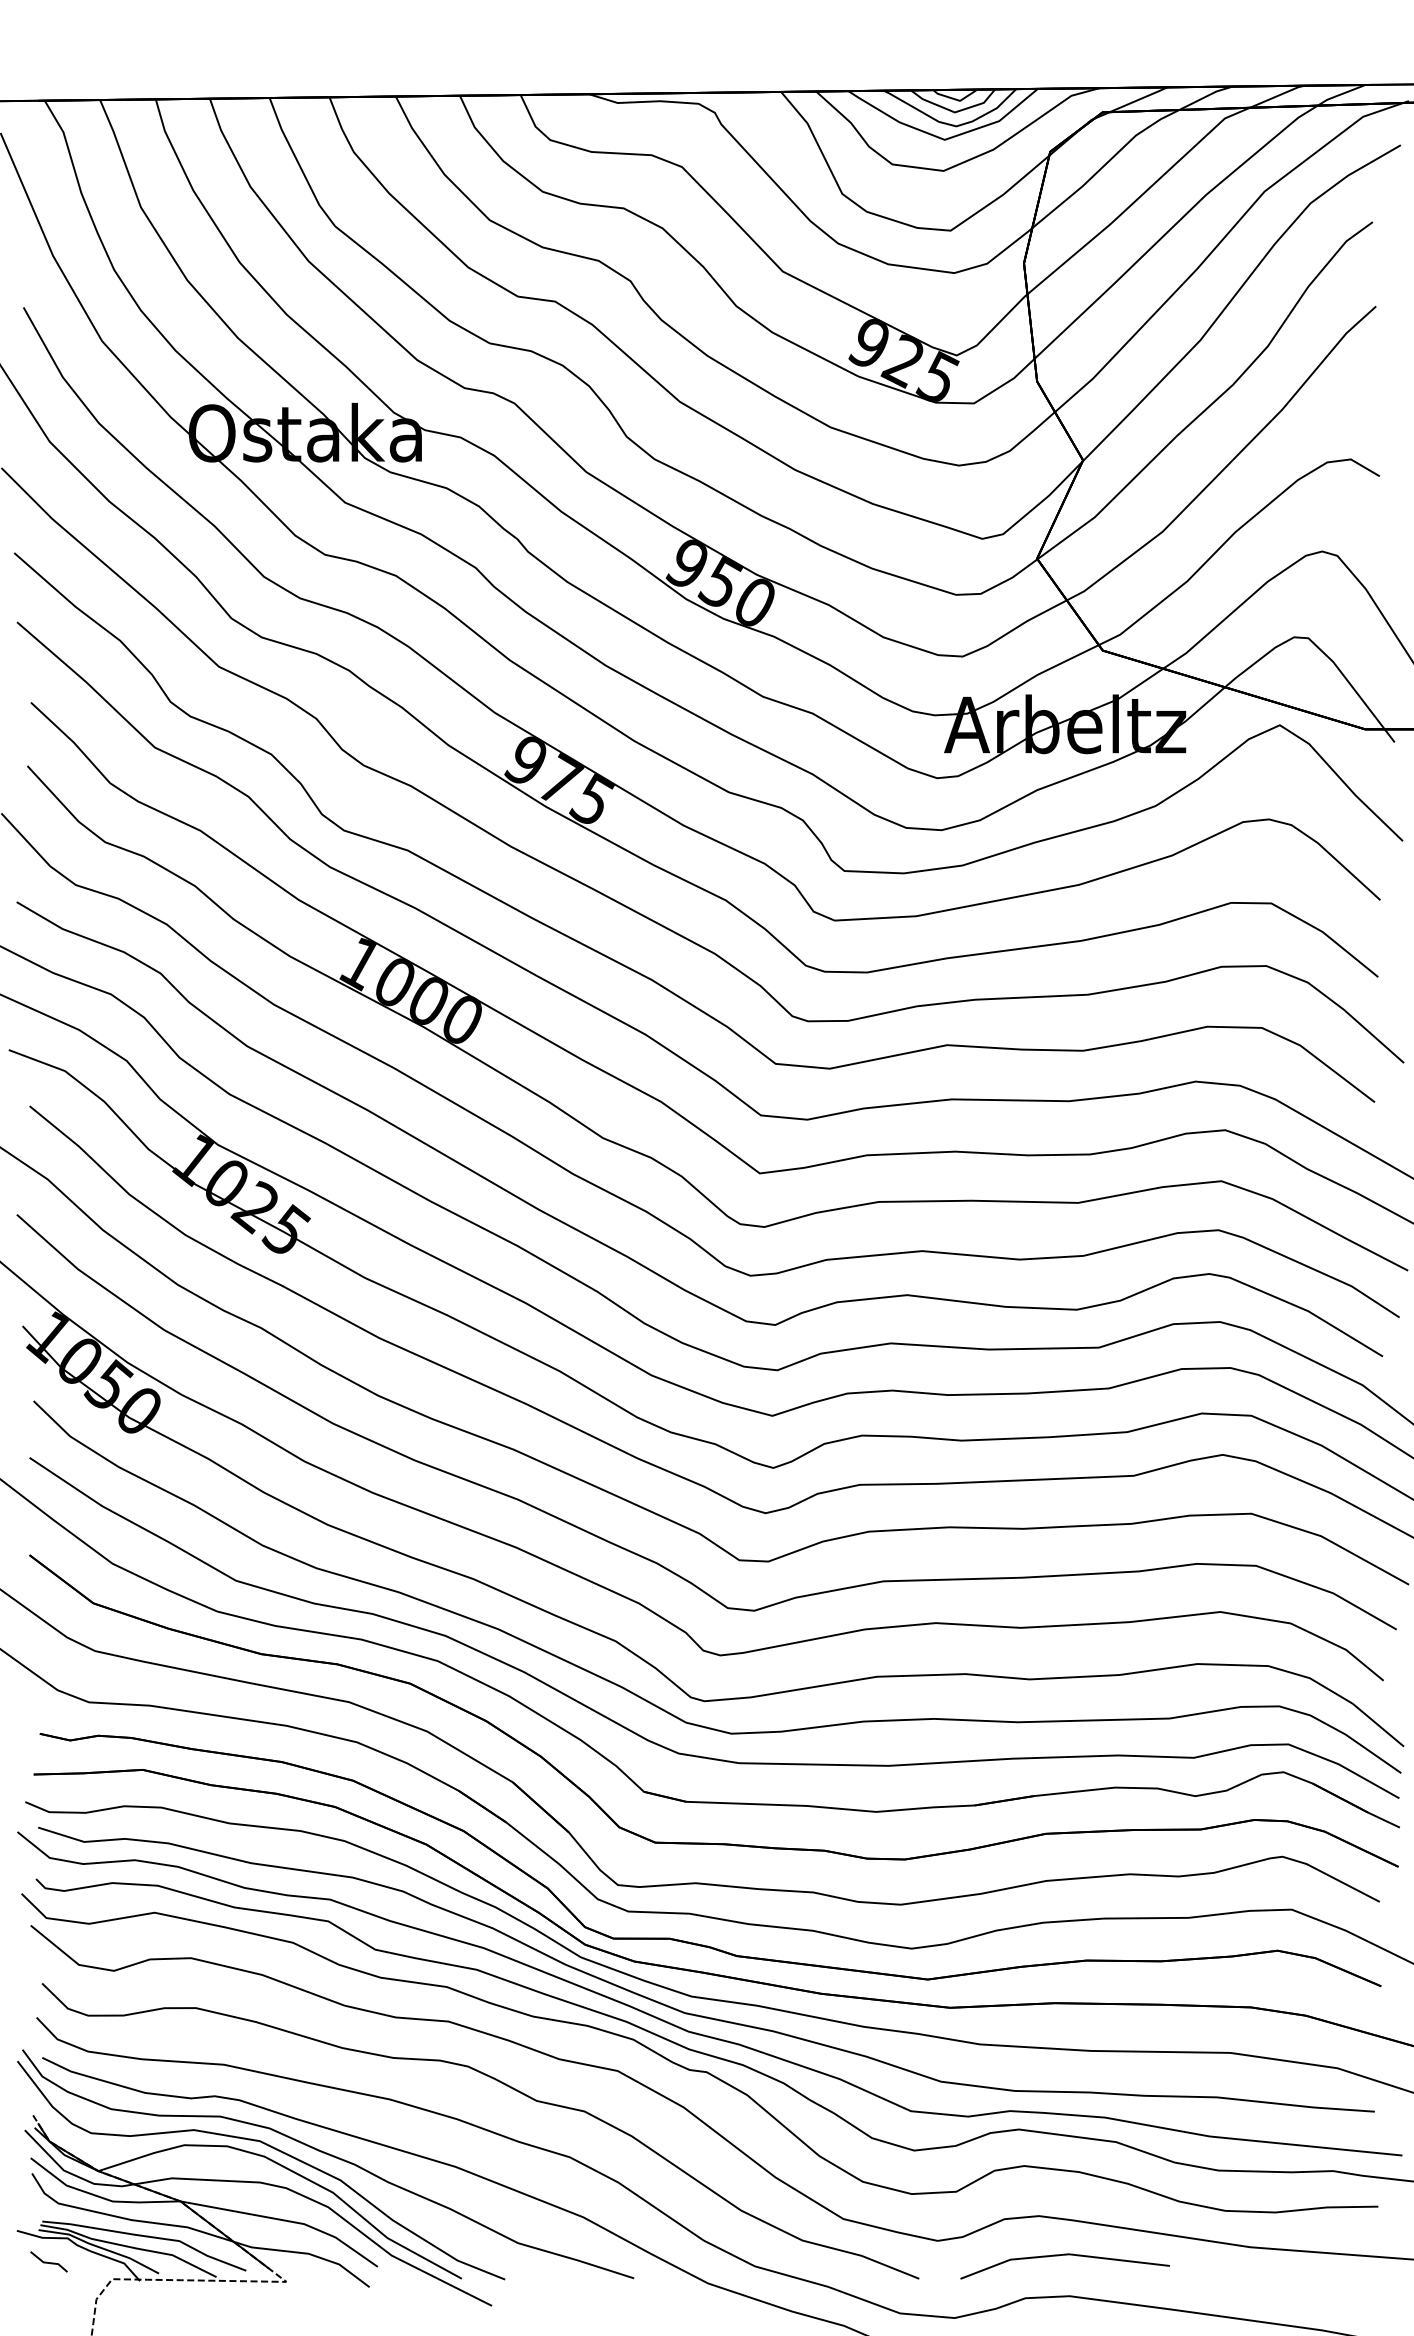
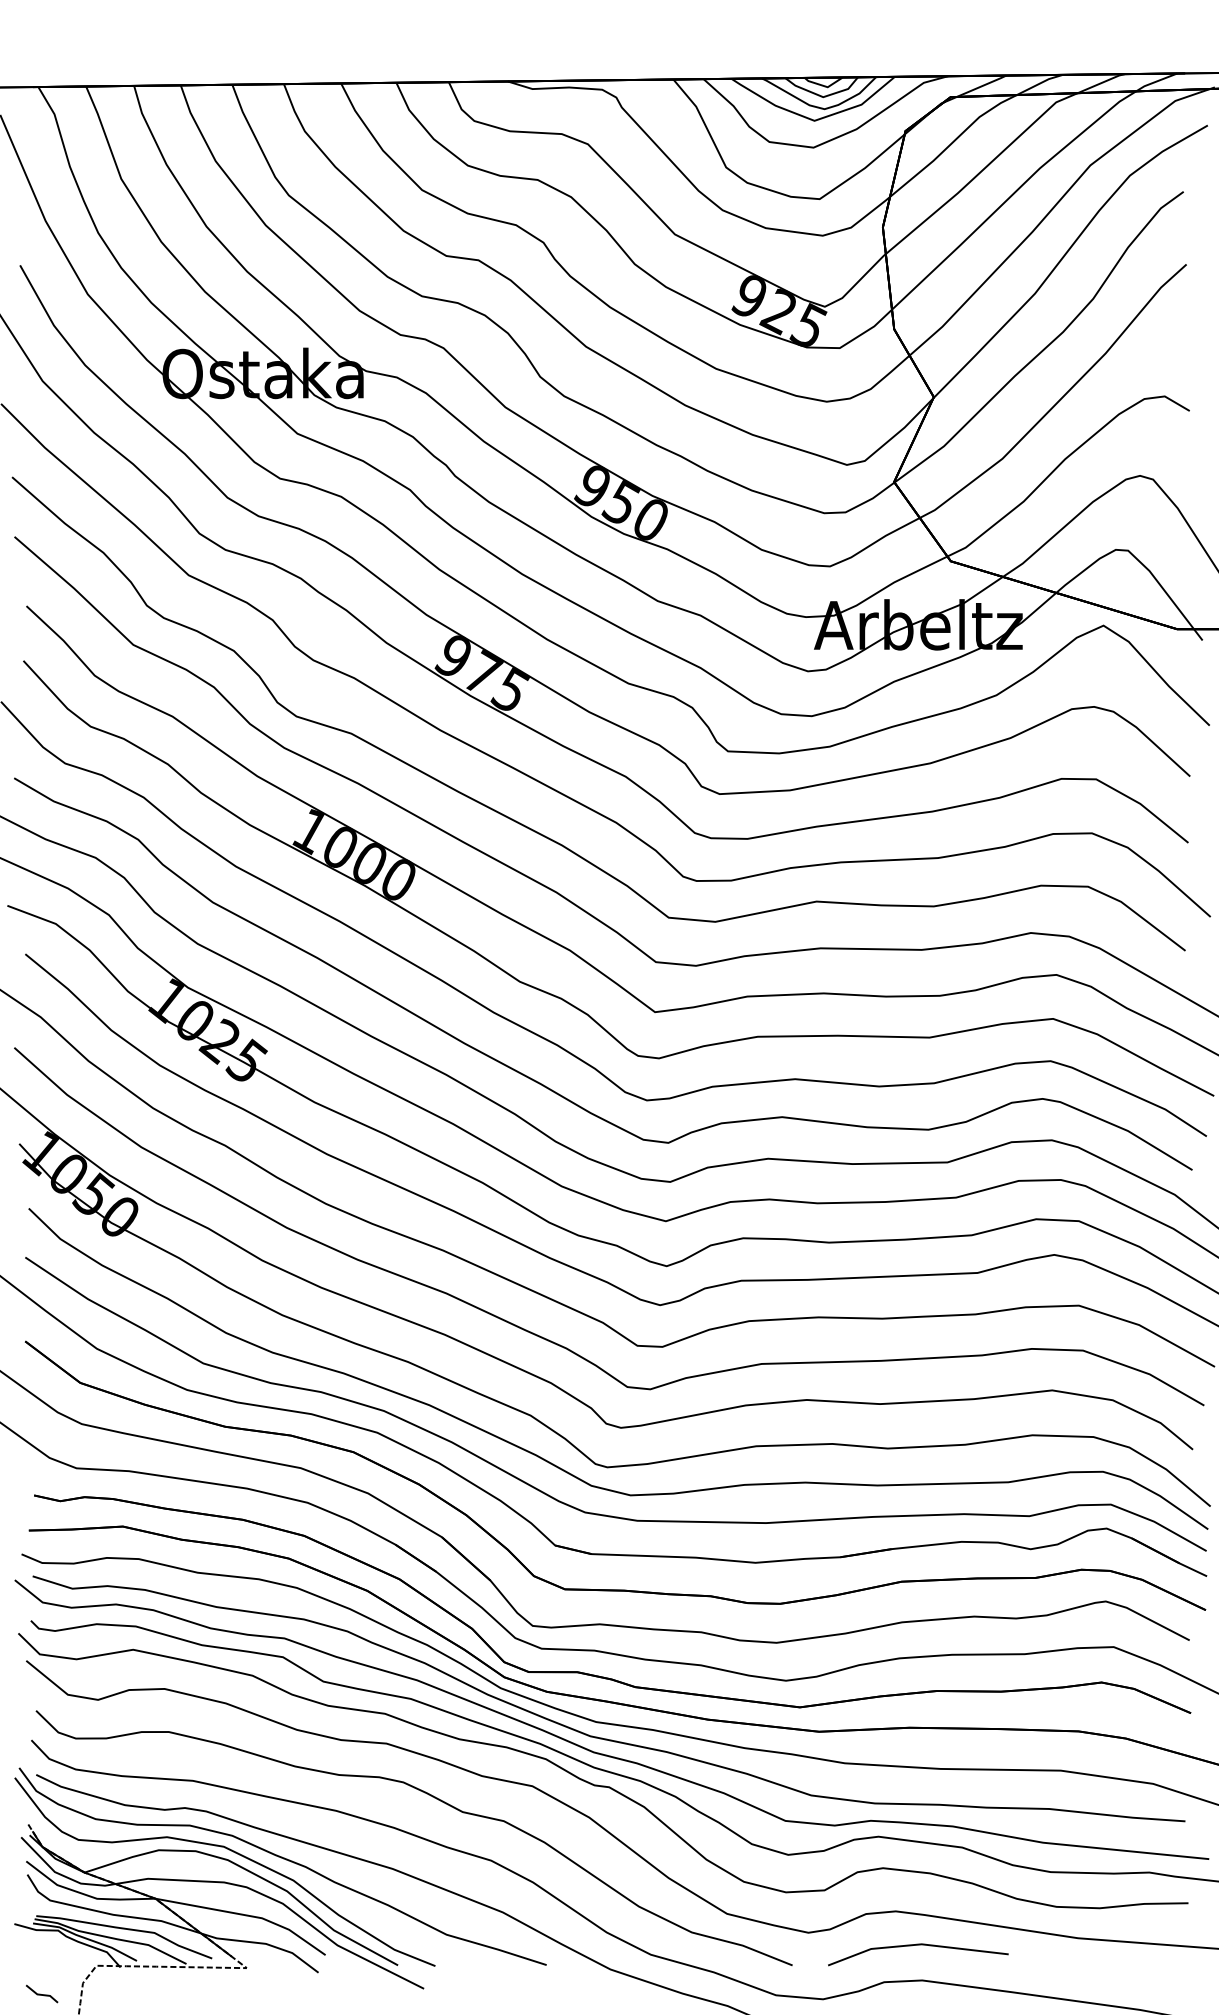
part: (48, 2261) -> (41, 1993), moved

